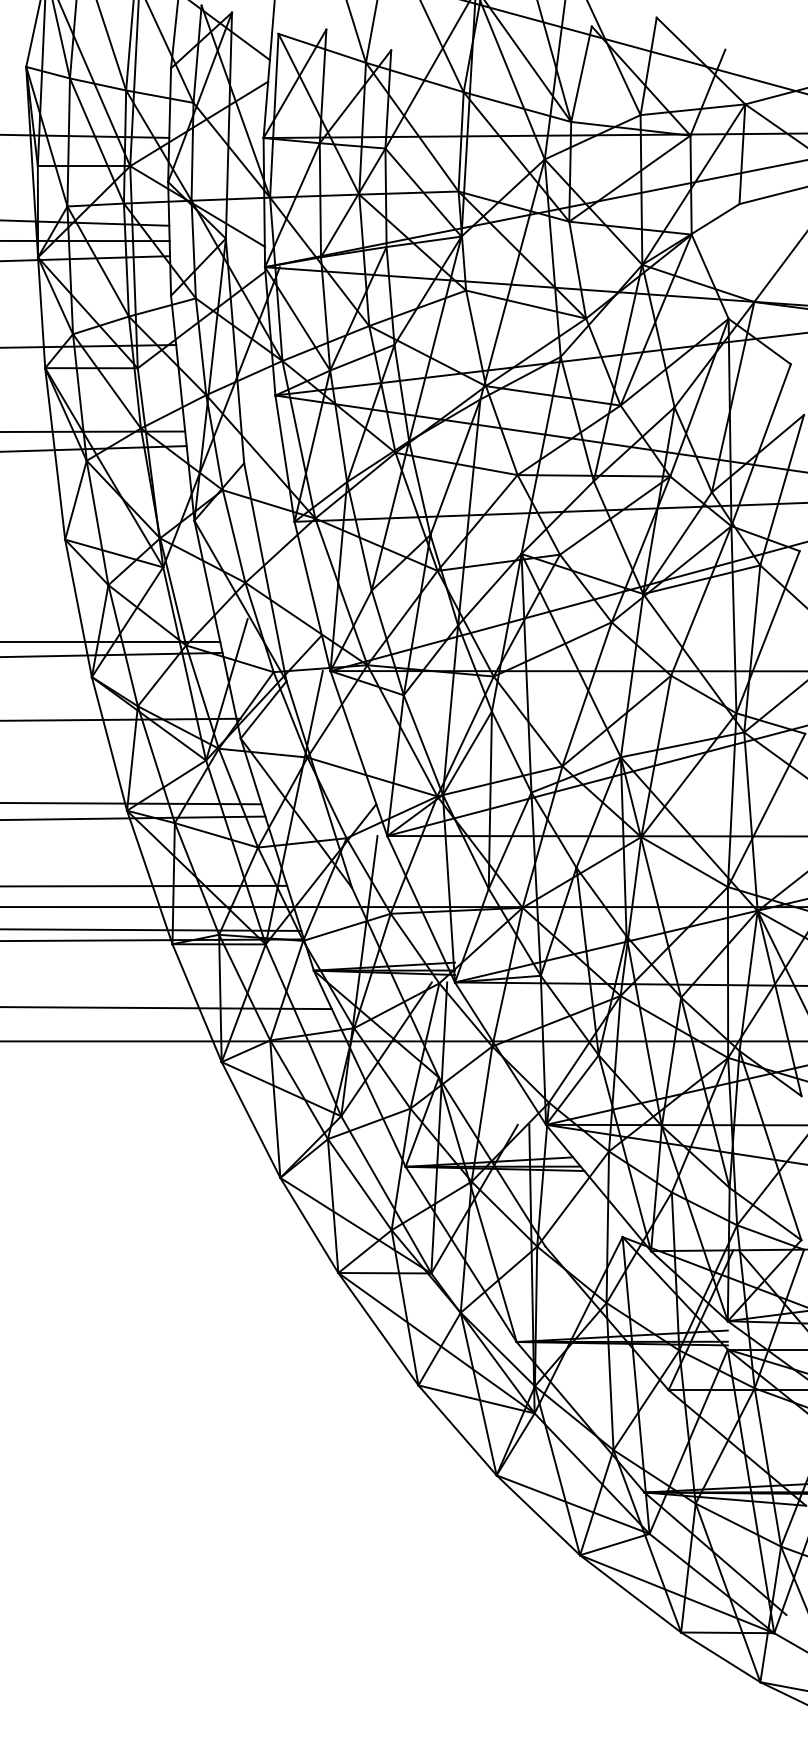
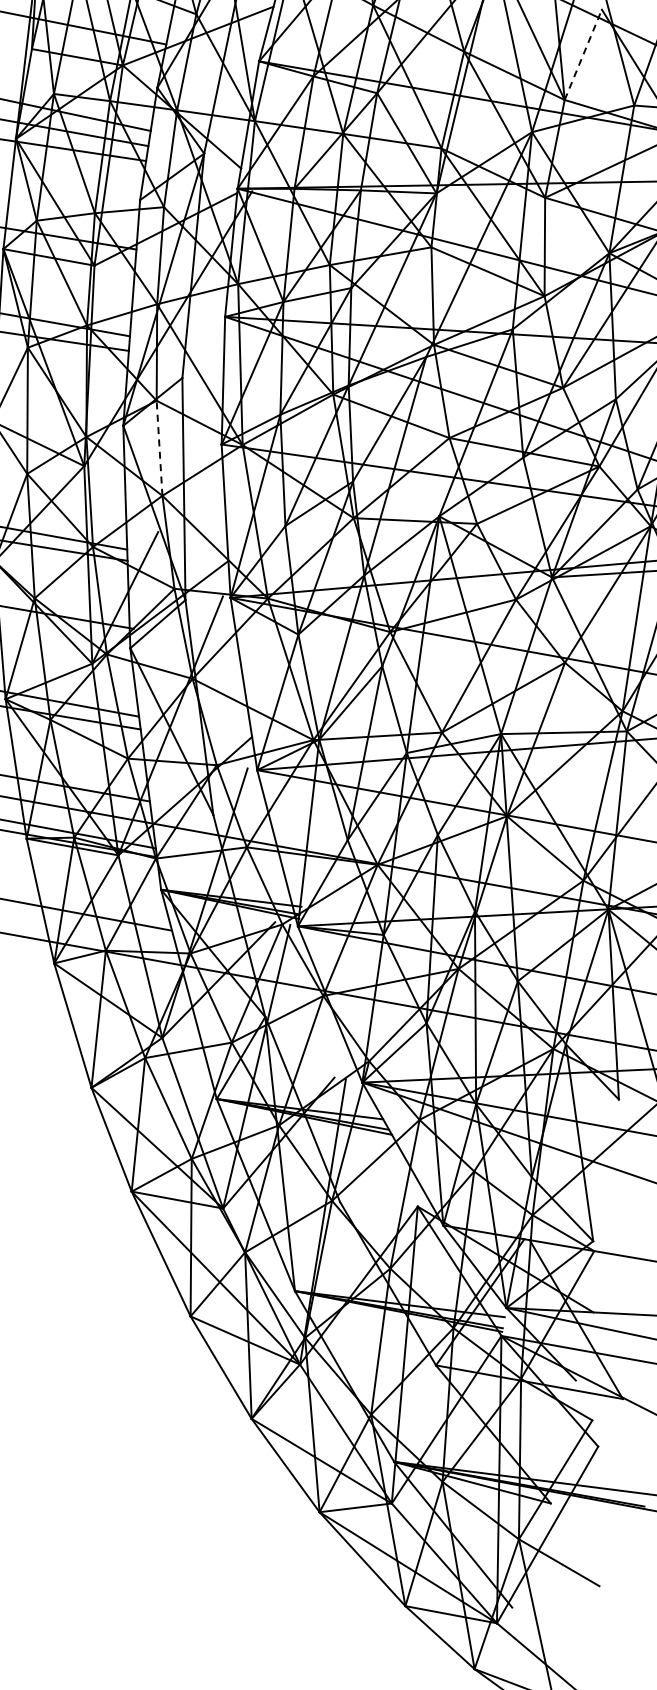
line: (581, 74) -> (583, 55), solid -> dashed
line: (234, 536) -> (159, 448), solid -> dashed

